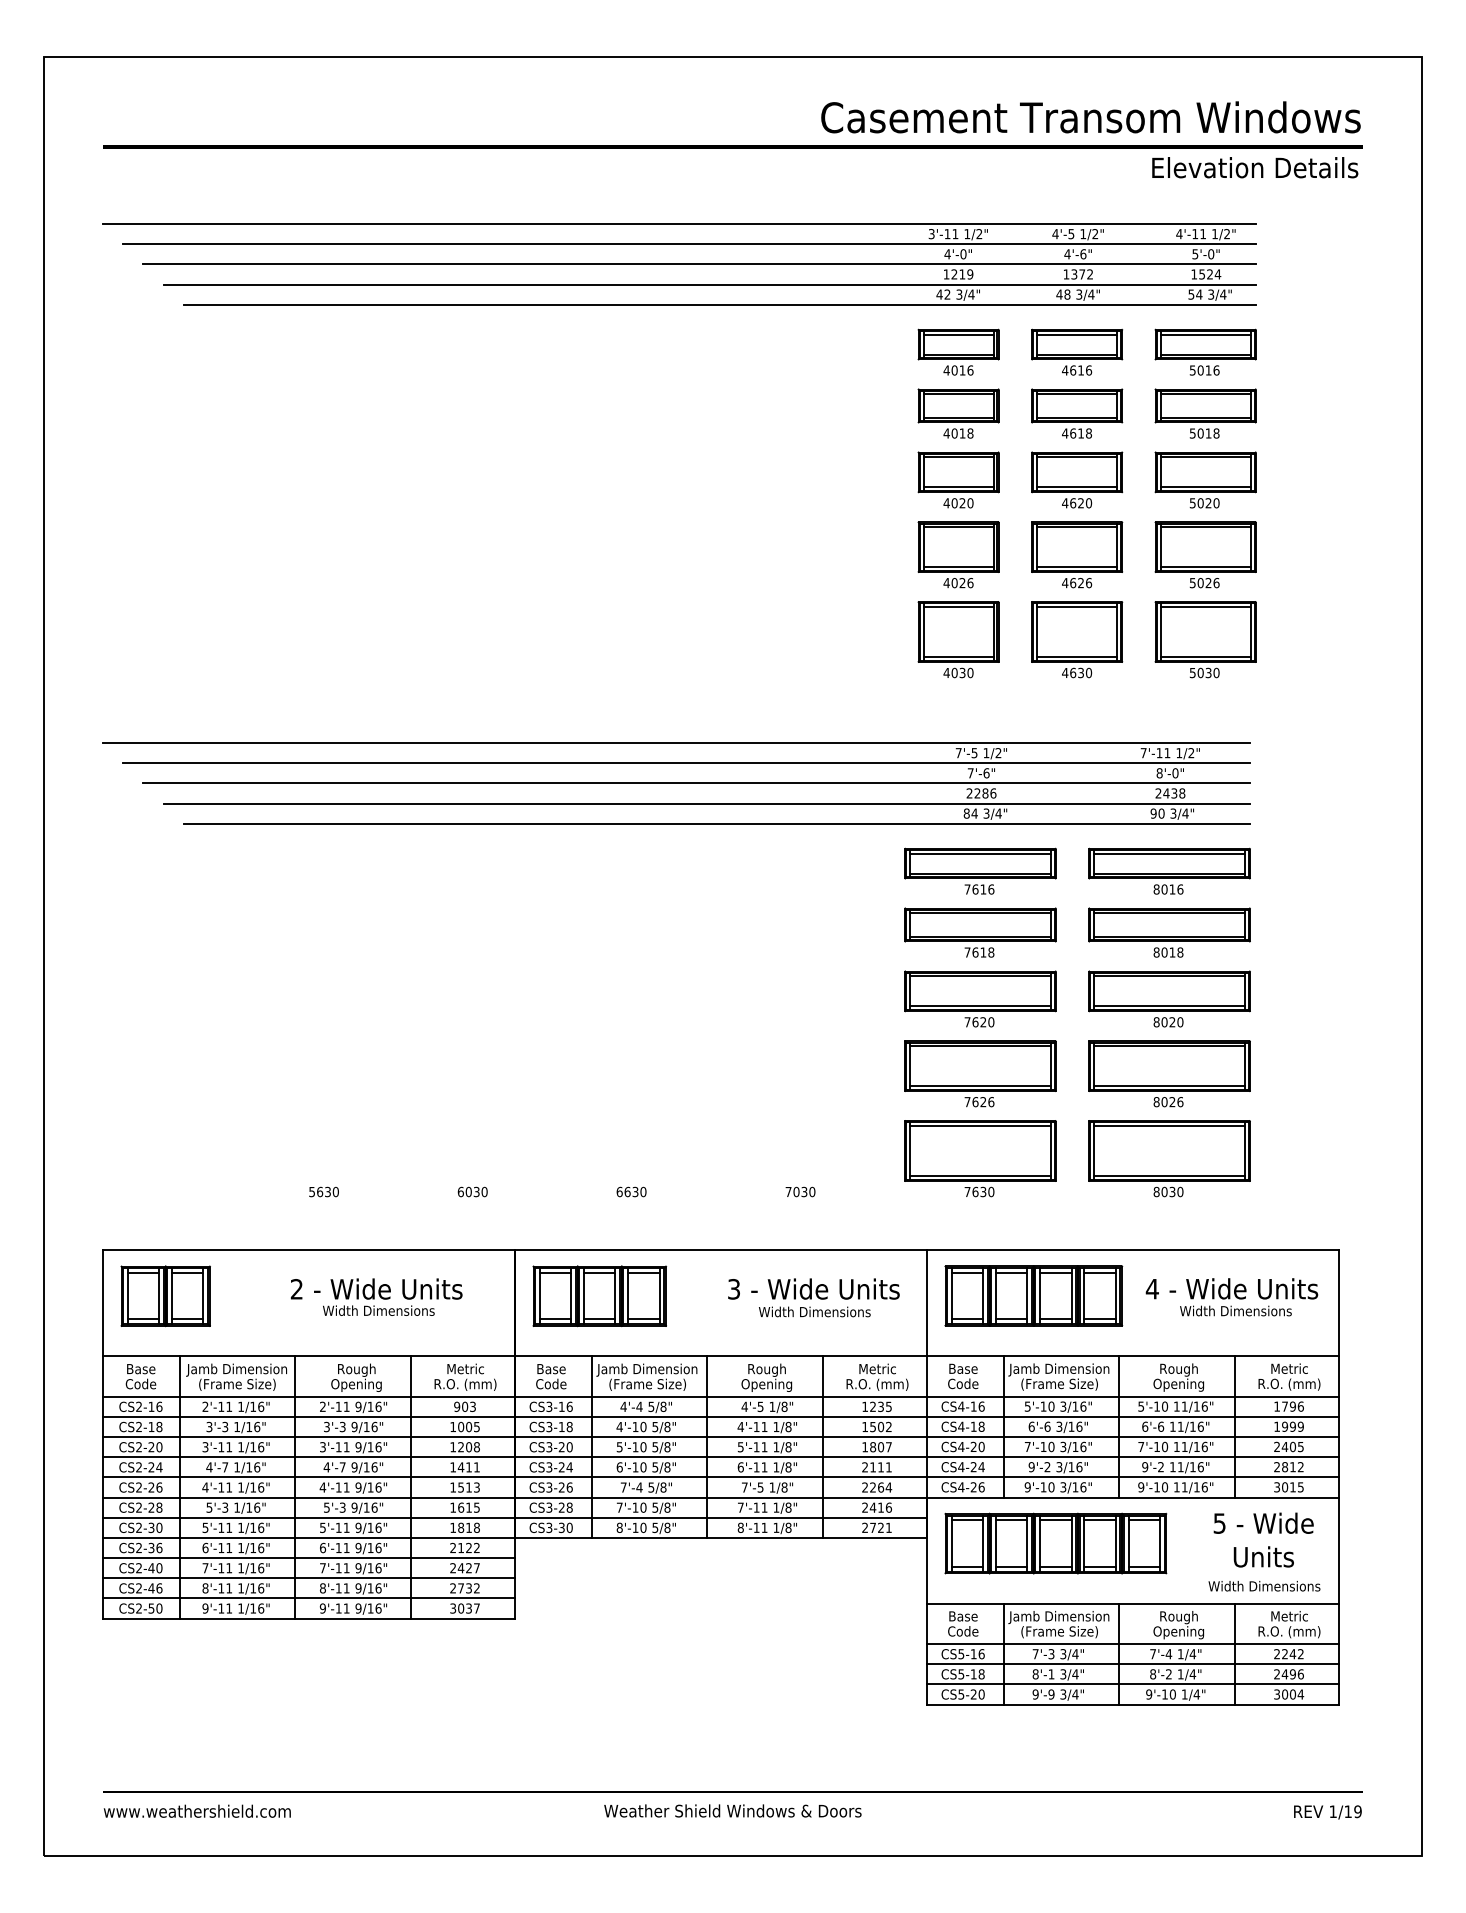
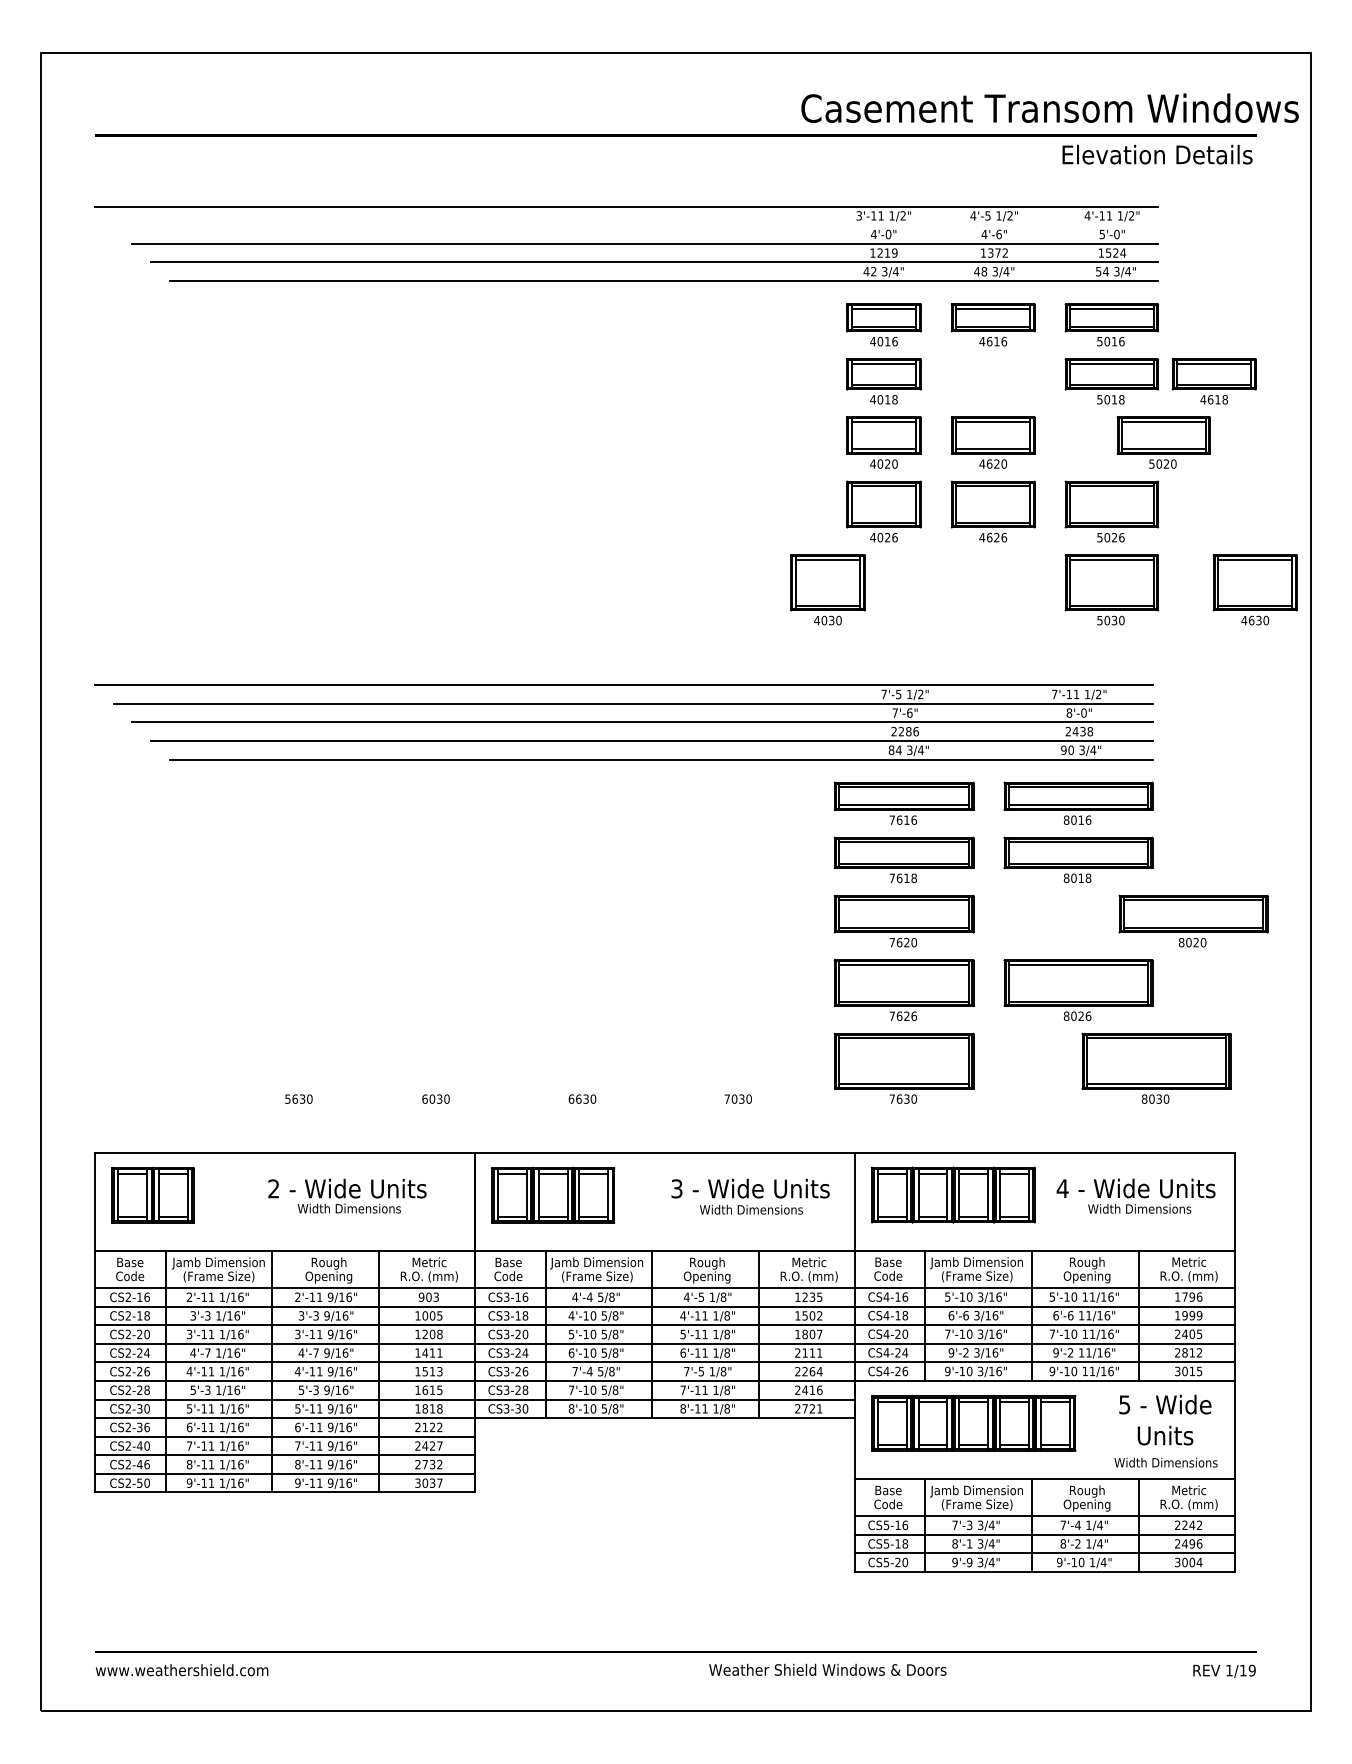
text: (1090, 116) -> (1049, 107), moved
line: (689, 244) -> (635, 225), removed
part: (1076, 413) -> (1213, 381), moved
part: (1205, 479) -> (1163, 442), moved
part: (958, 639) -> (827, 589), moved
part: (1076, 639) -> (1254, 589), moved
part: (1169, 998) -> (1193, 920), moved
part: (1169, 1157) -> (1156, 1067), moved
text: (732, 1810) -> (827, 1669), moved

